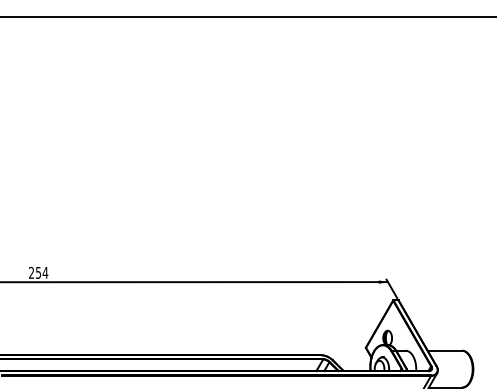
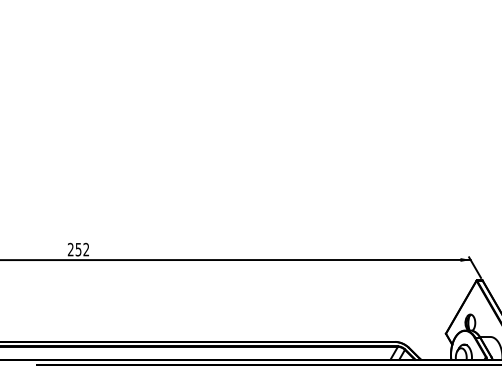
text: (45, 272) -> (86, 249), 254 -> 252

